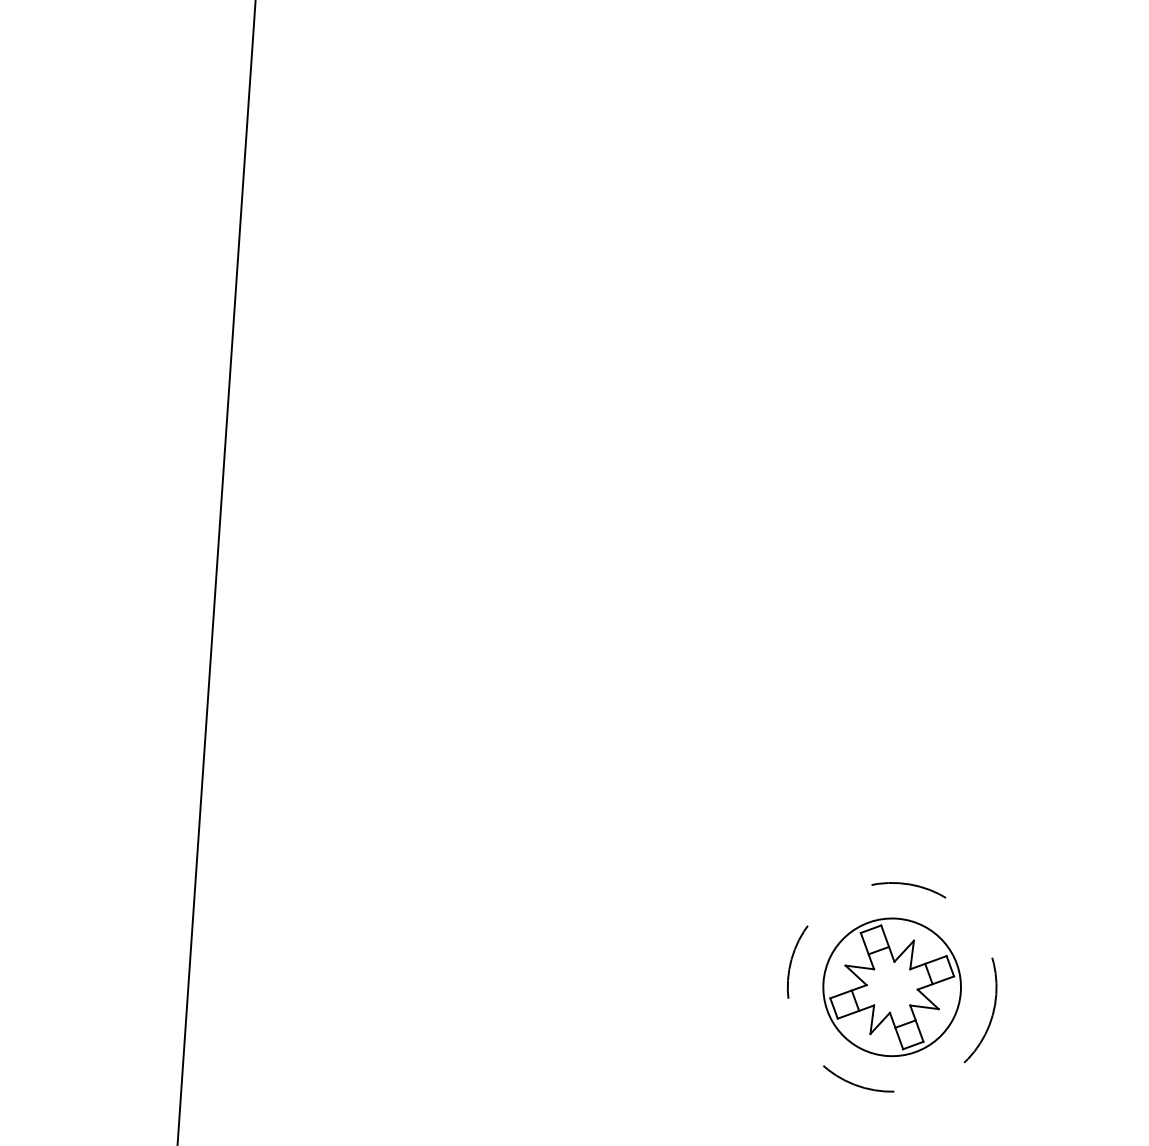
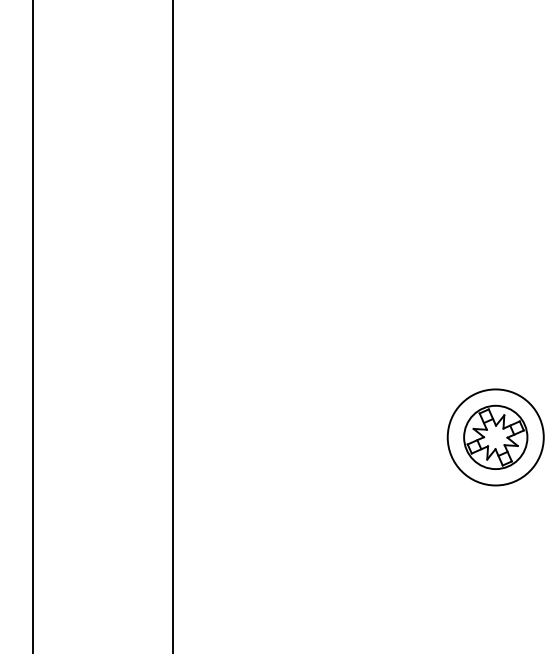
circle: (891, 987) -> (495, 437), dashed -> solid

